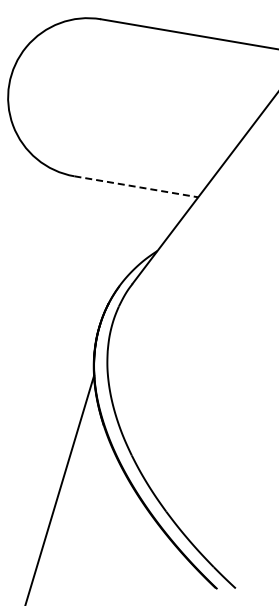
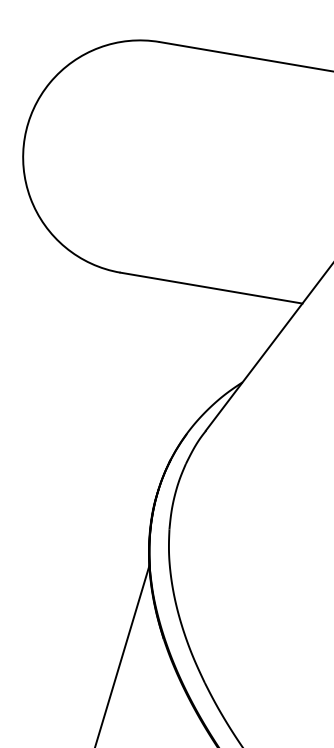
line: (136, 186) -> (211, 287), dashed -> solid

